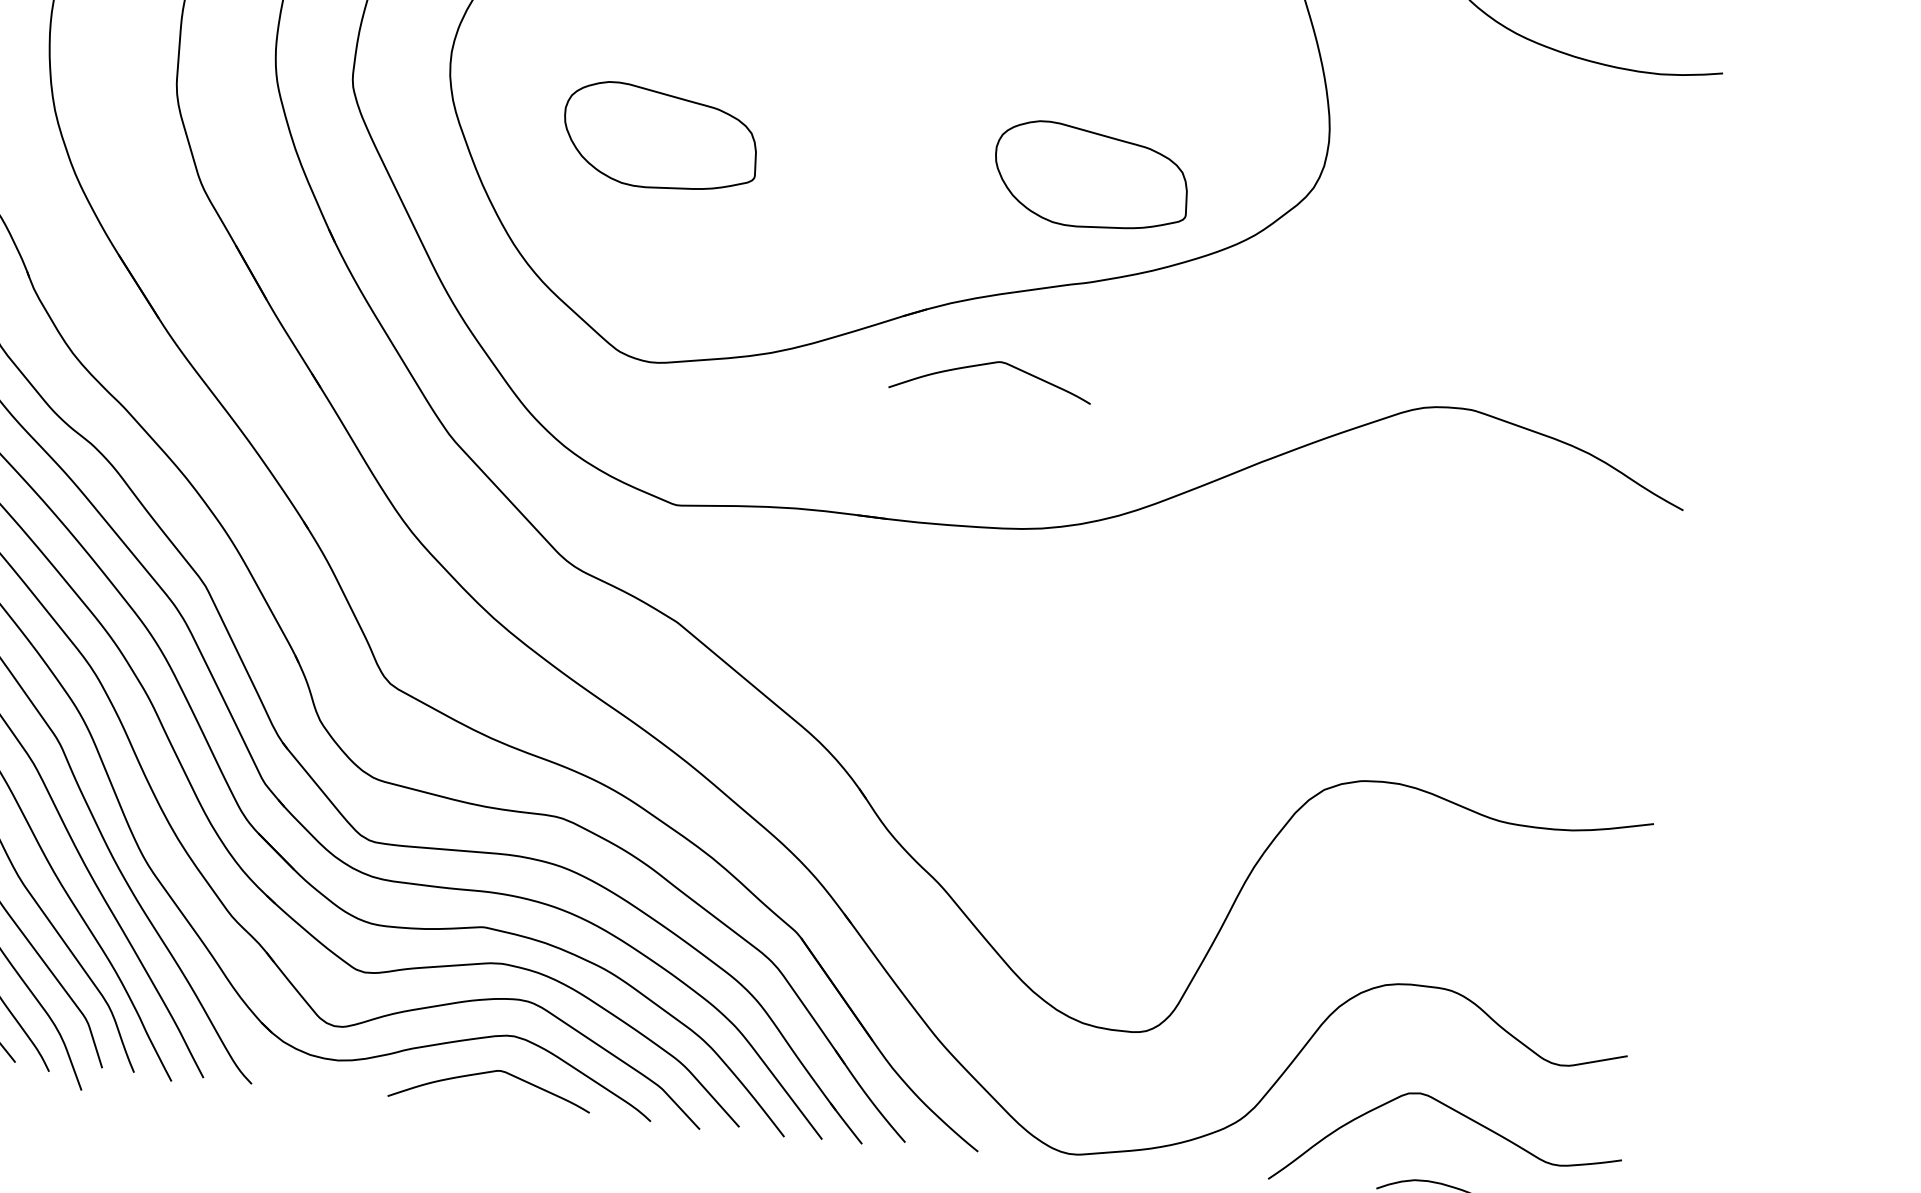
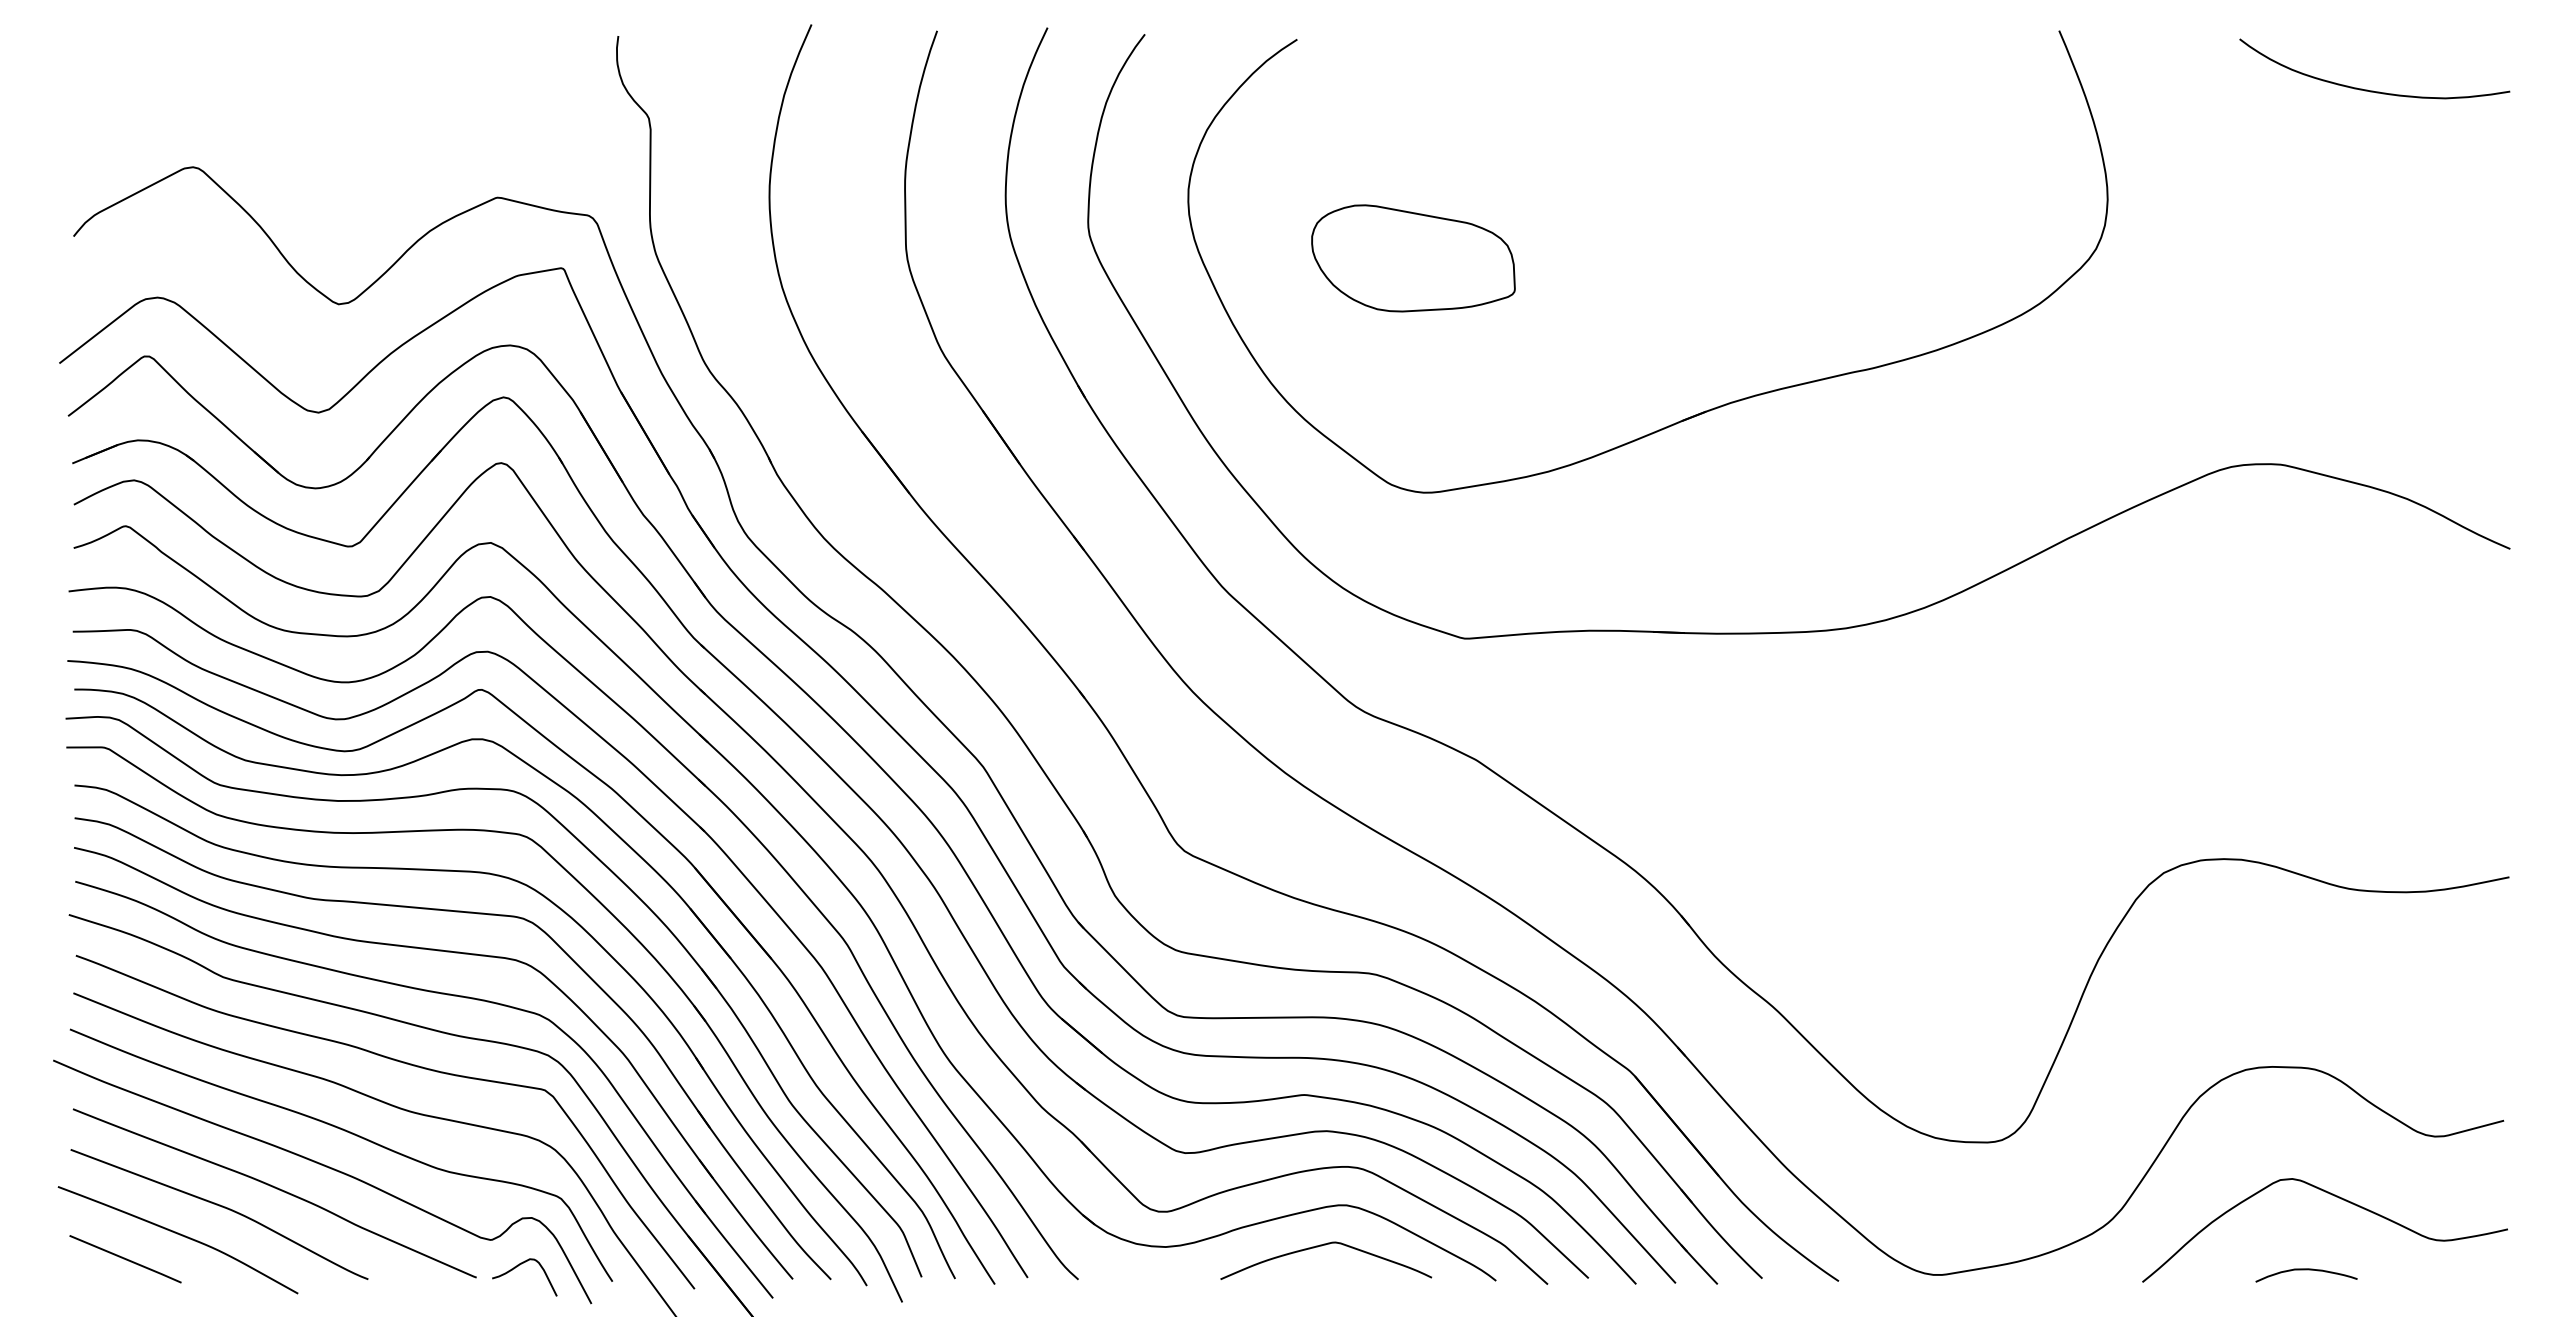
part: (1091, 176) -> (1864, 258), removed
curve: (987, 364) -> (1774, 463), removed

